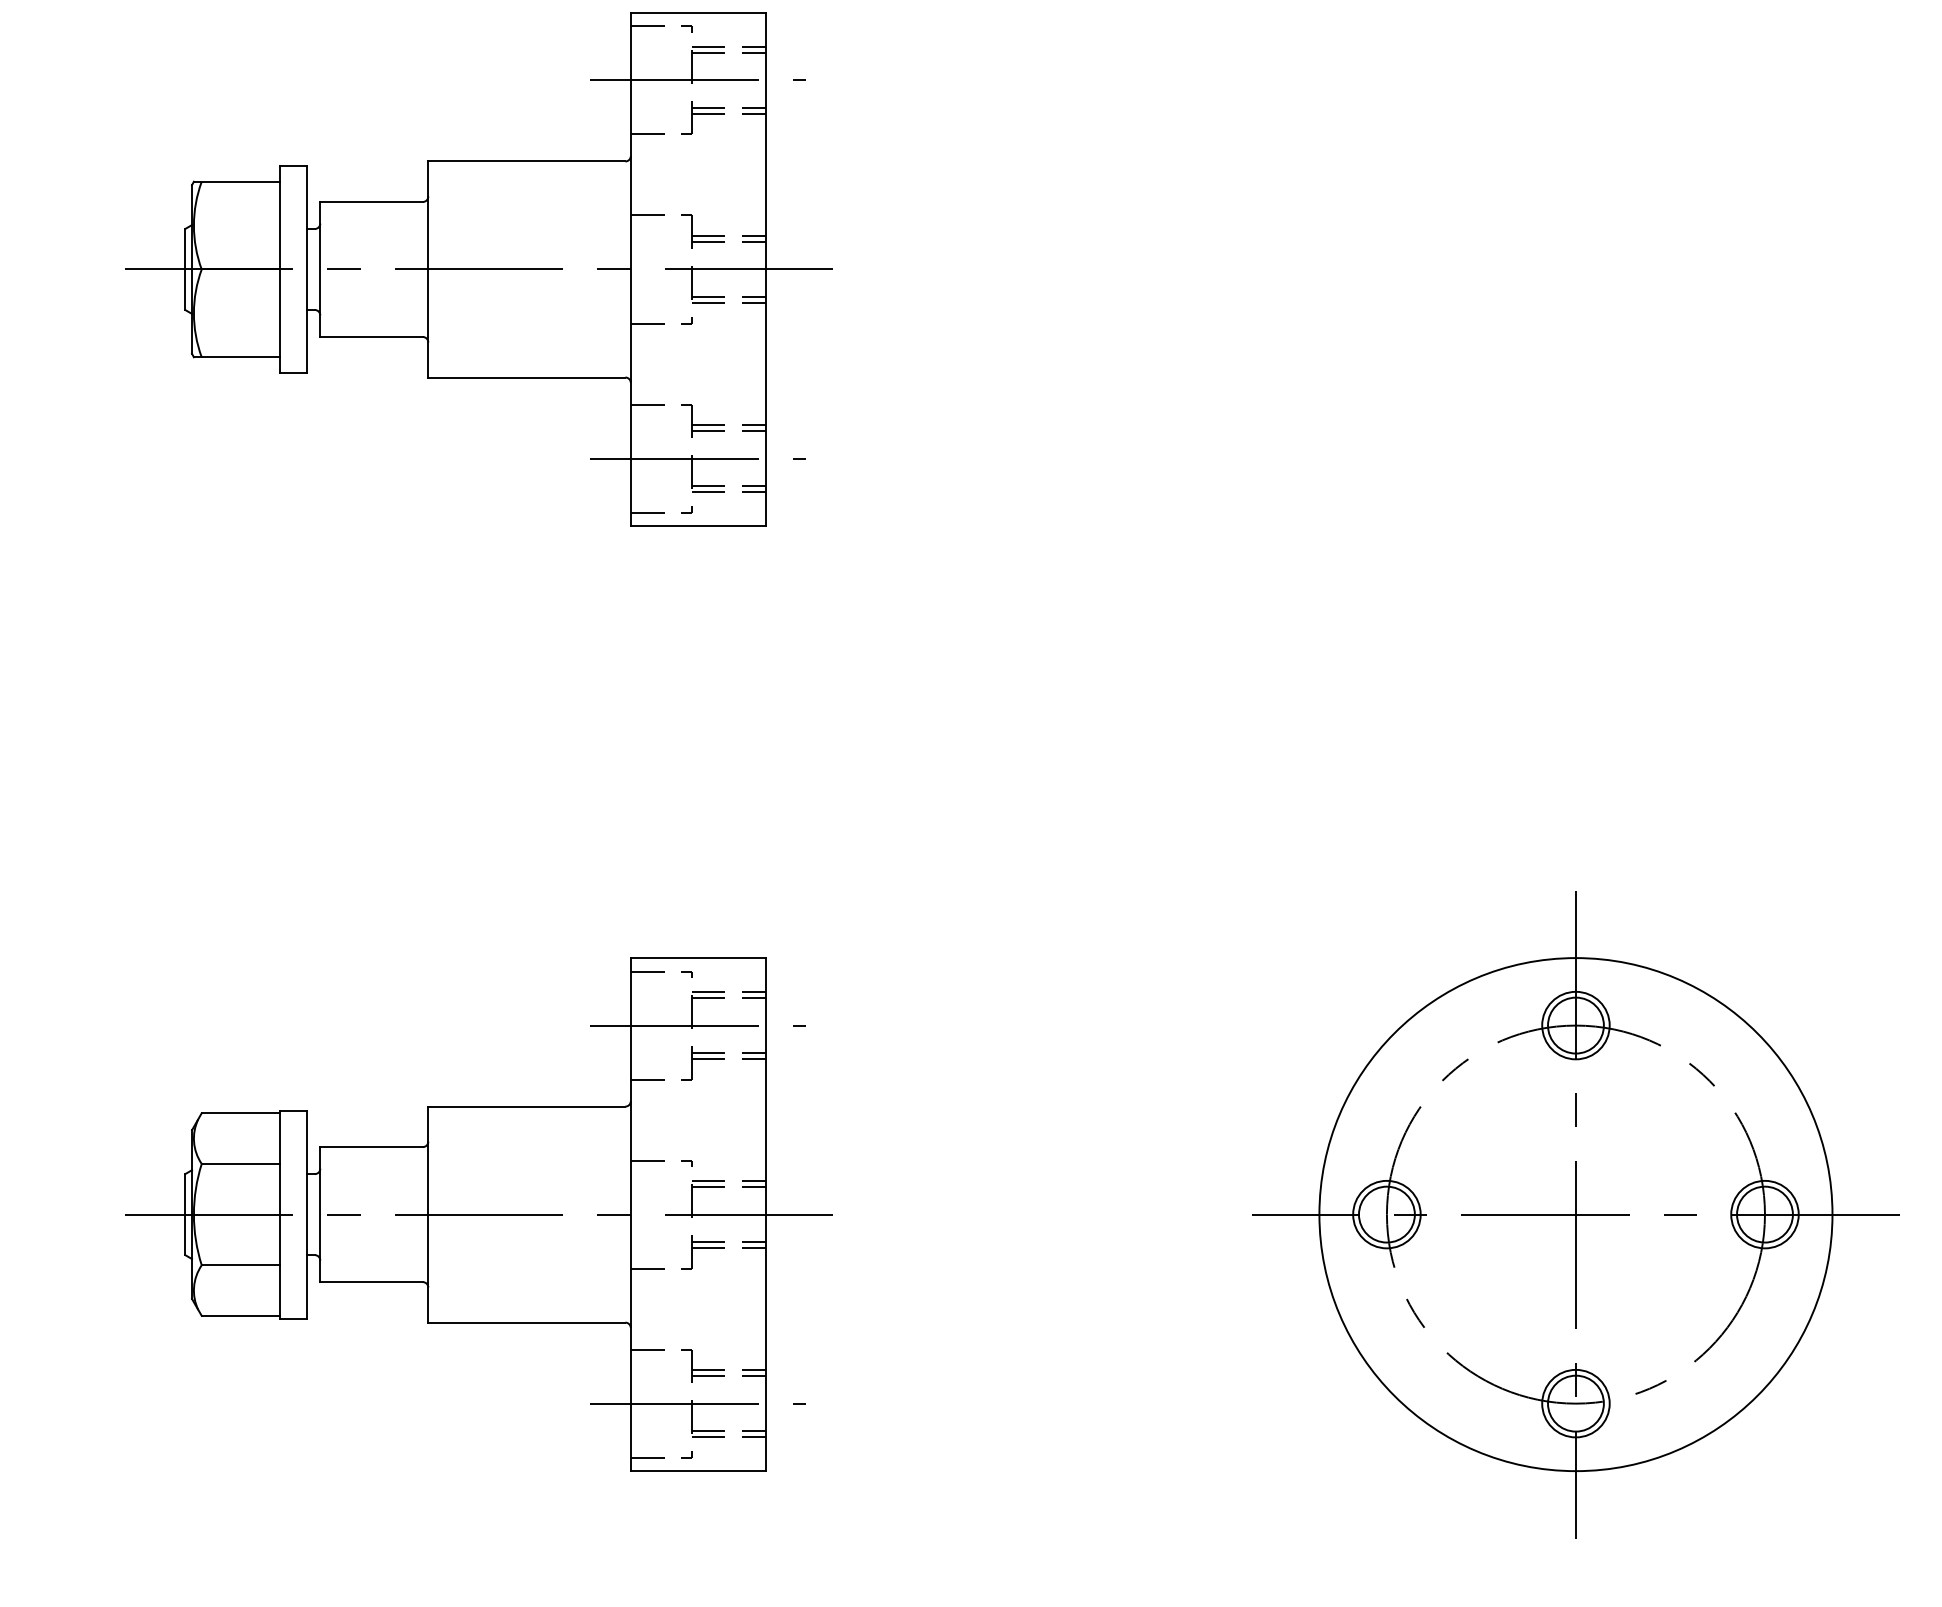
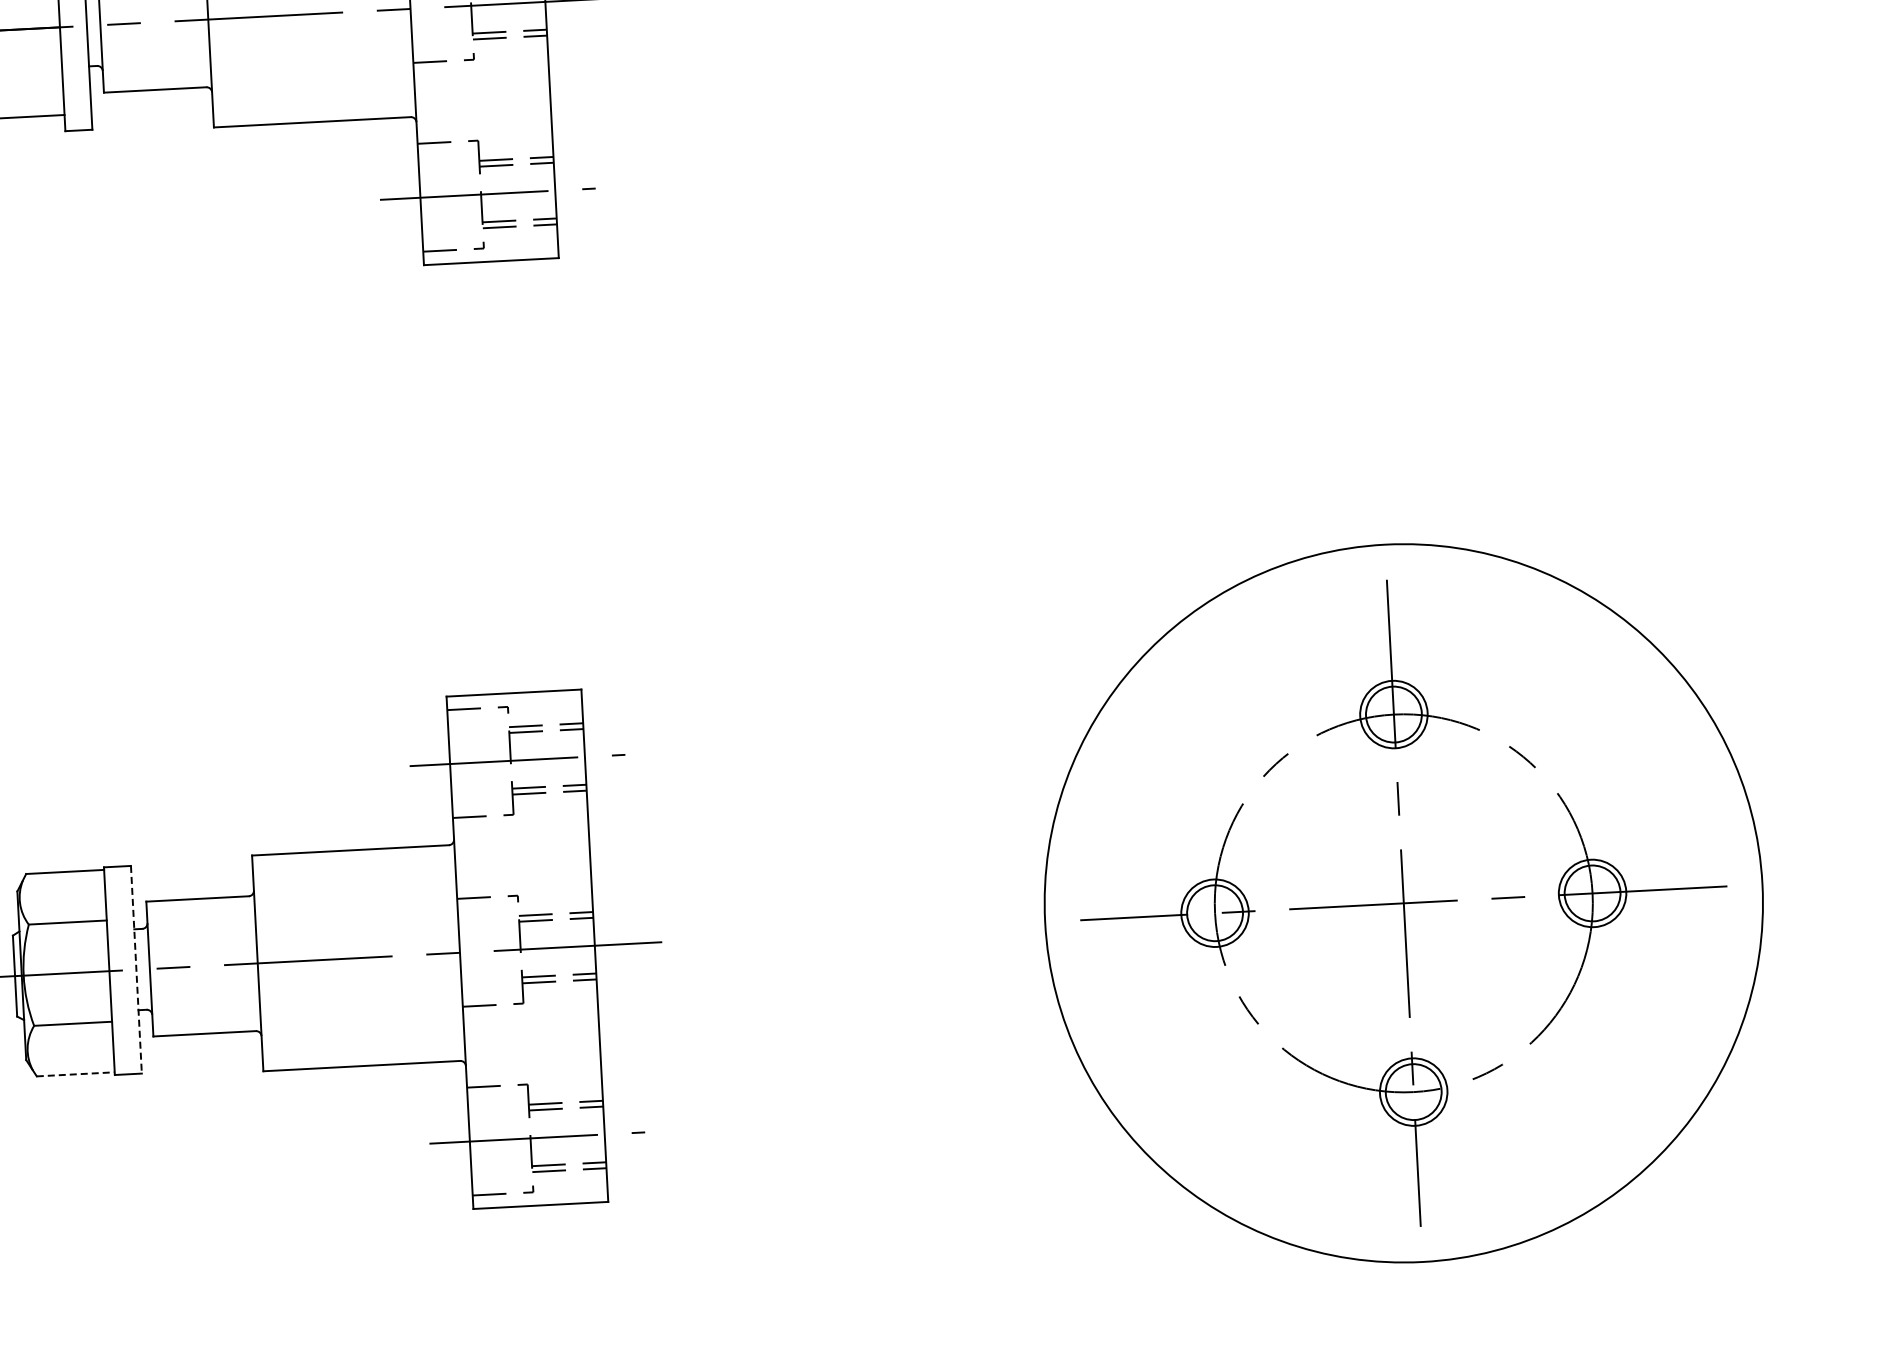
line: (306, 1214) -> (136, 969), solid -> dashed
circle: (1575, 1214) -> (1403, 903), size x1.4
line: (241, 1315) -> (76, 1073), solid -> dashed

